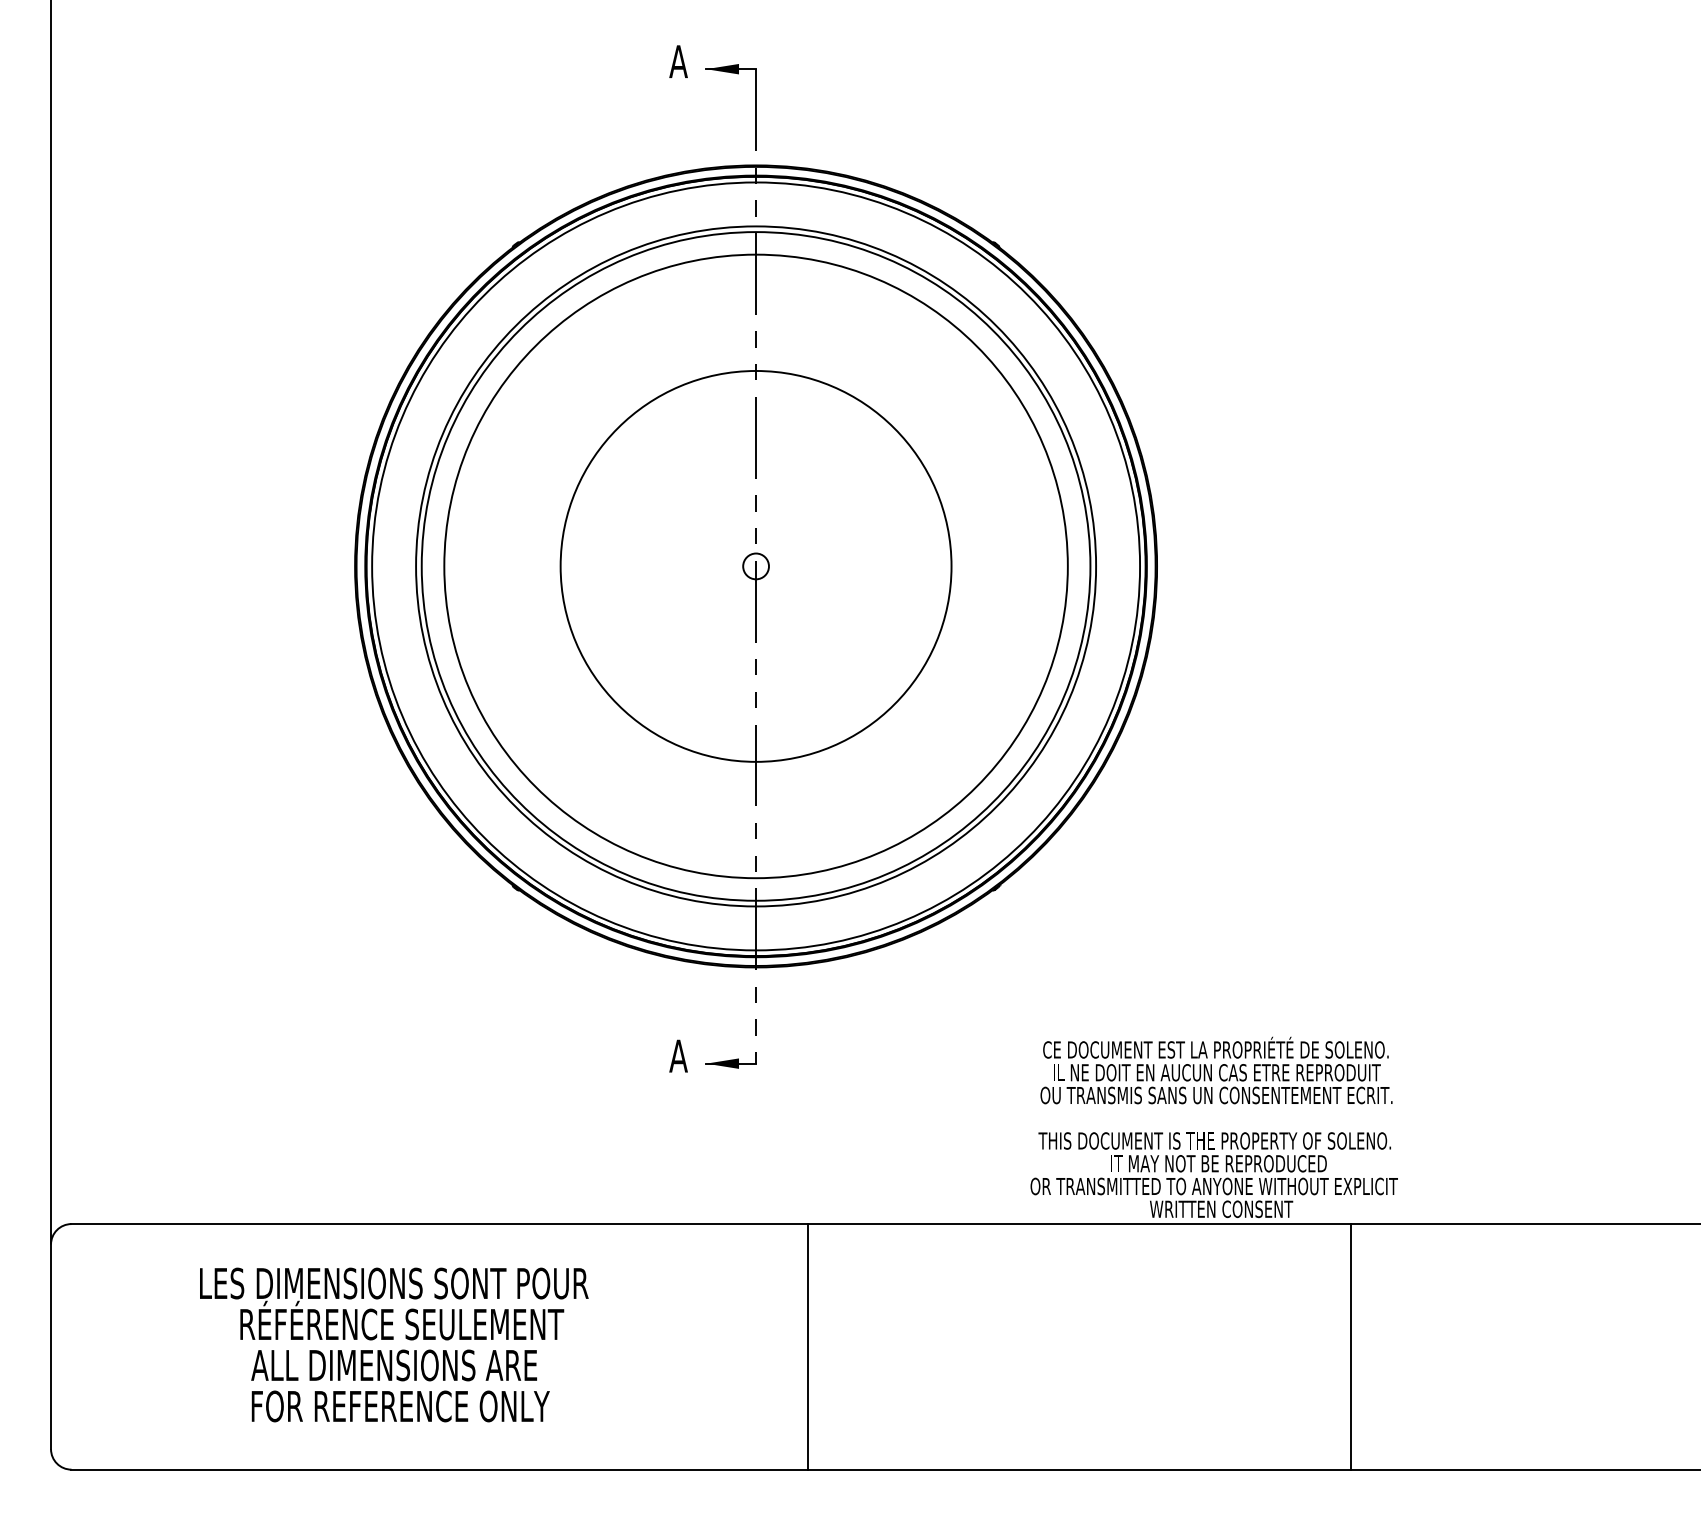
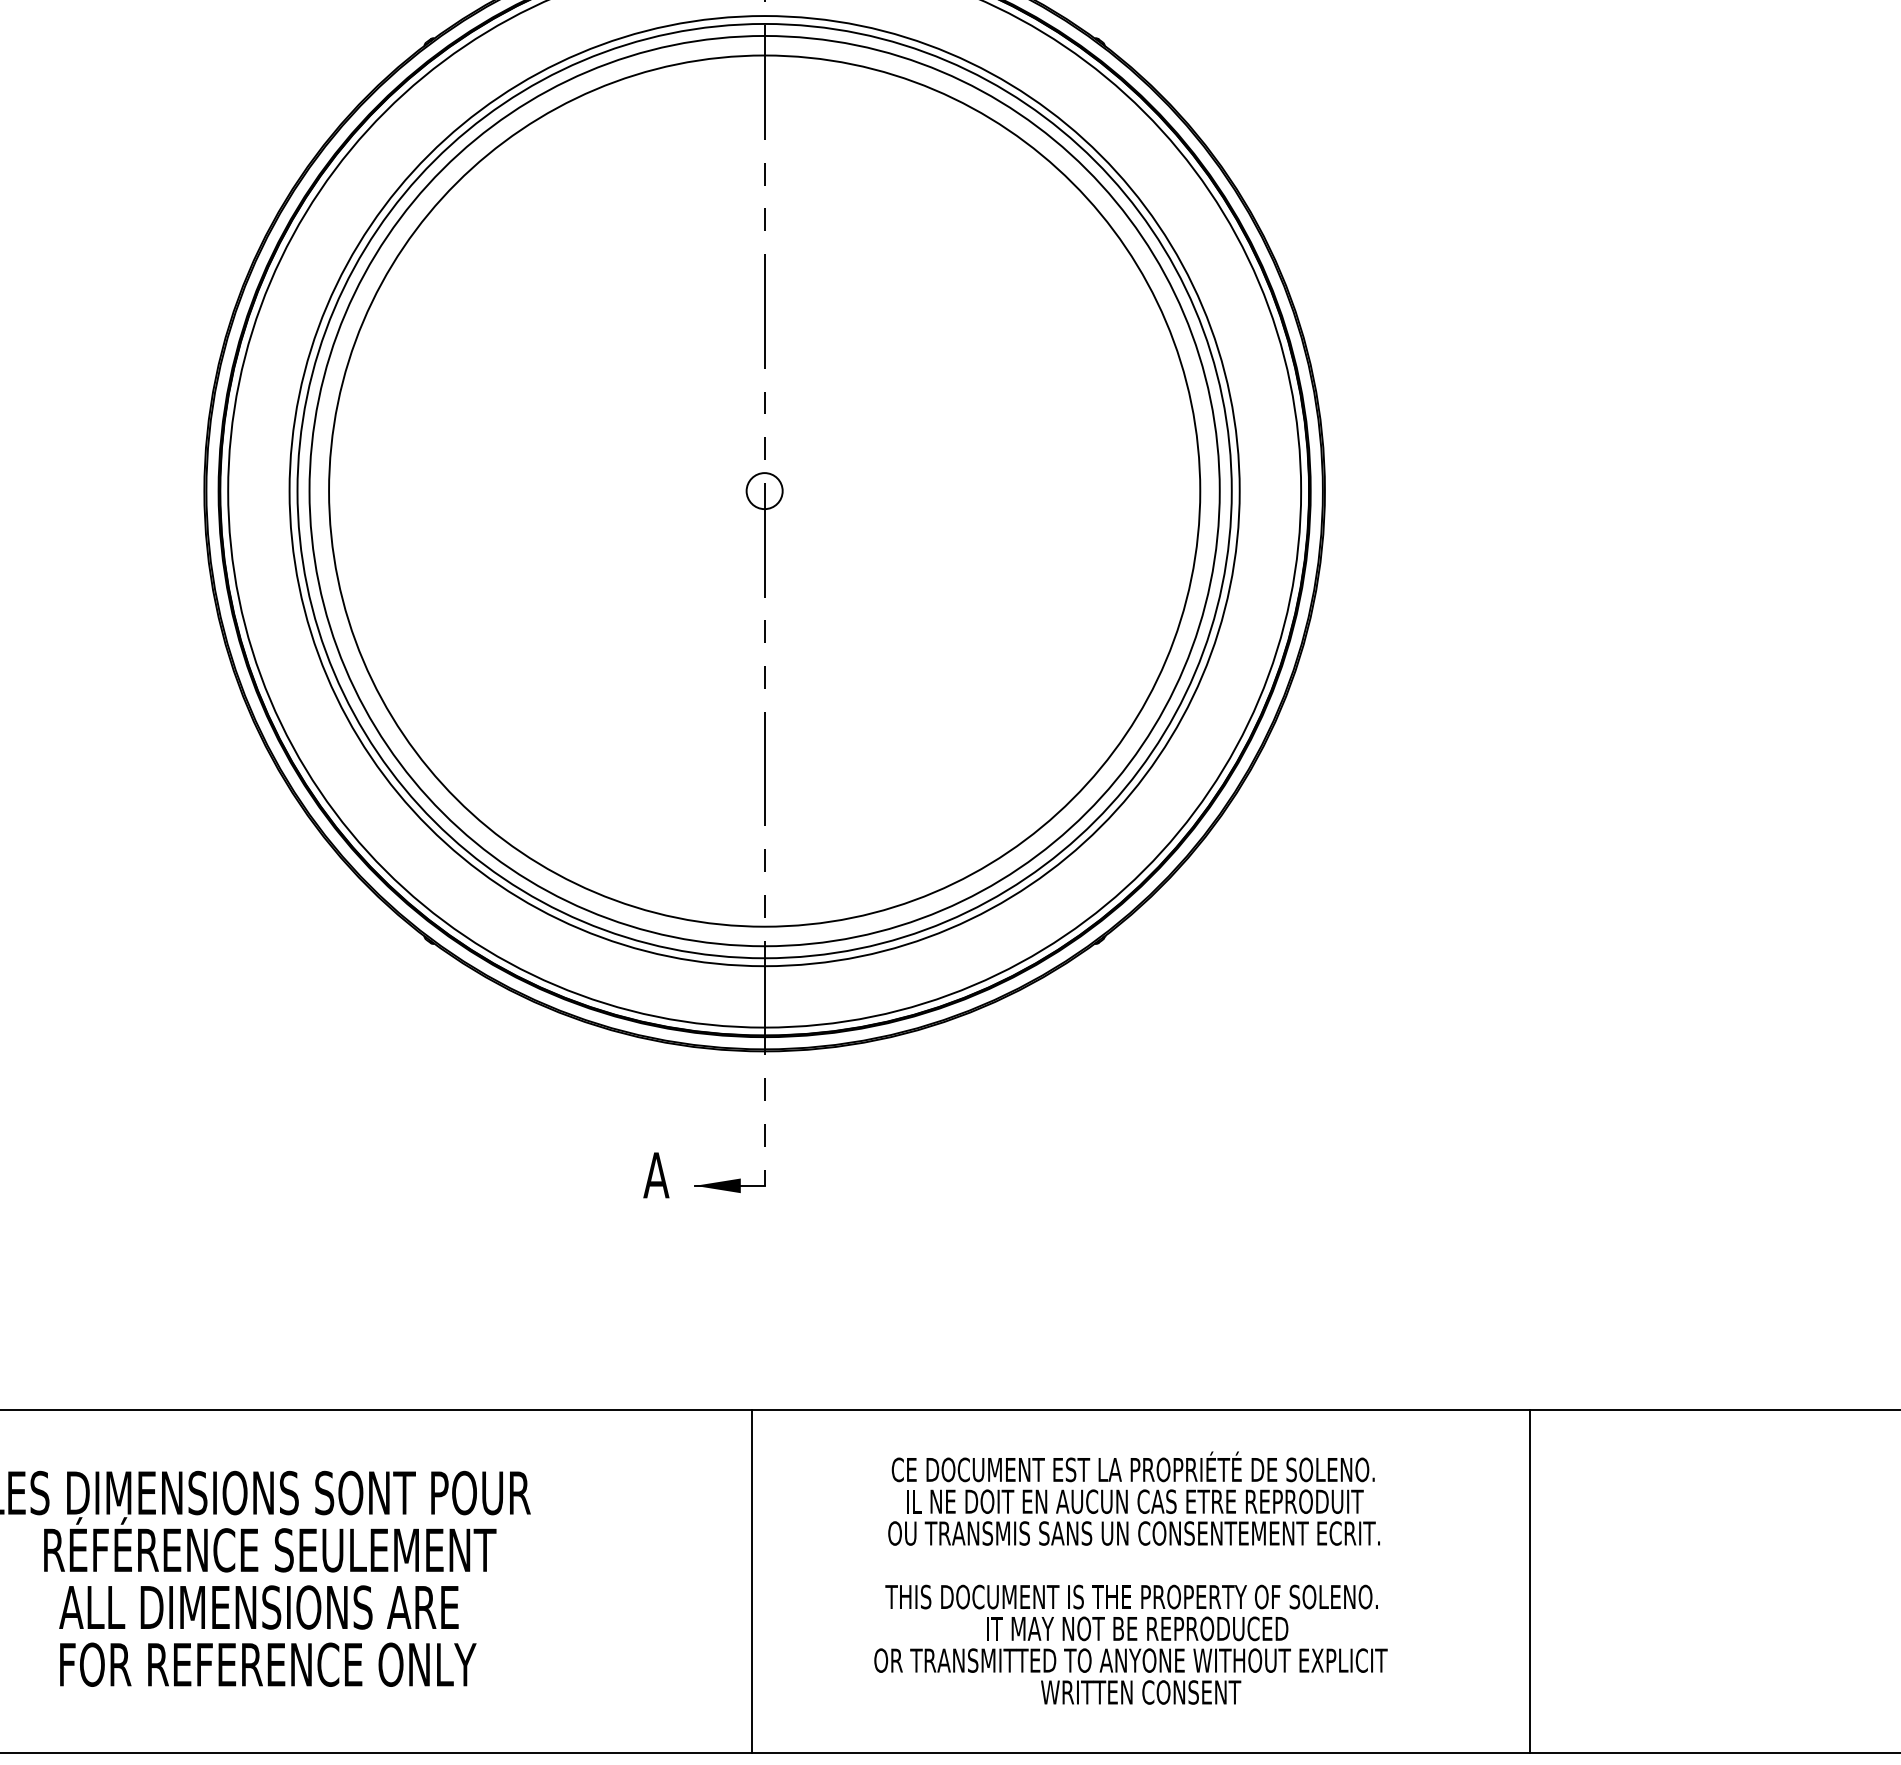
circle: (755, 566) -> (763, 491), size x1.67
text: (1213, 1126) -> (1129, 1576), moved
line: (807, 1346) -> (751, 1581), moved
line: (1351, 1346) -> (1530, 1581), moved

